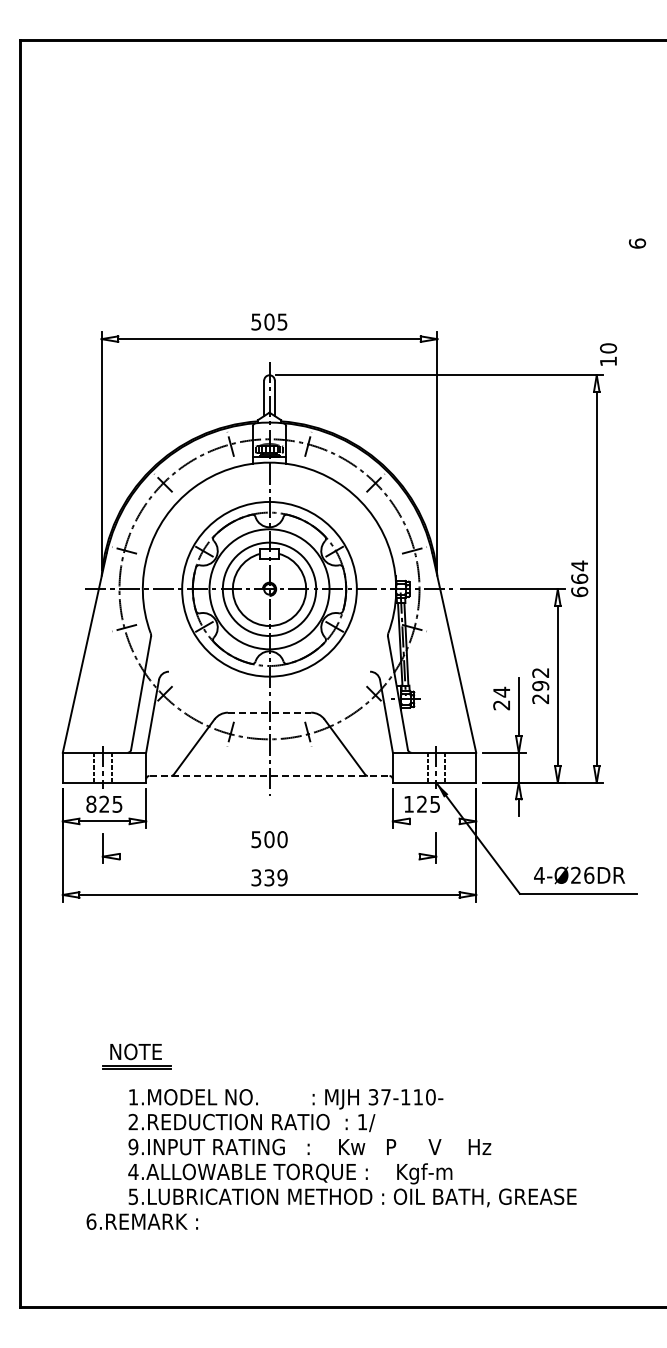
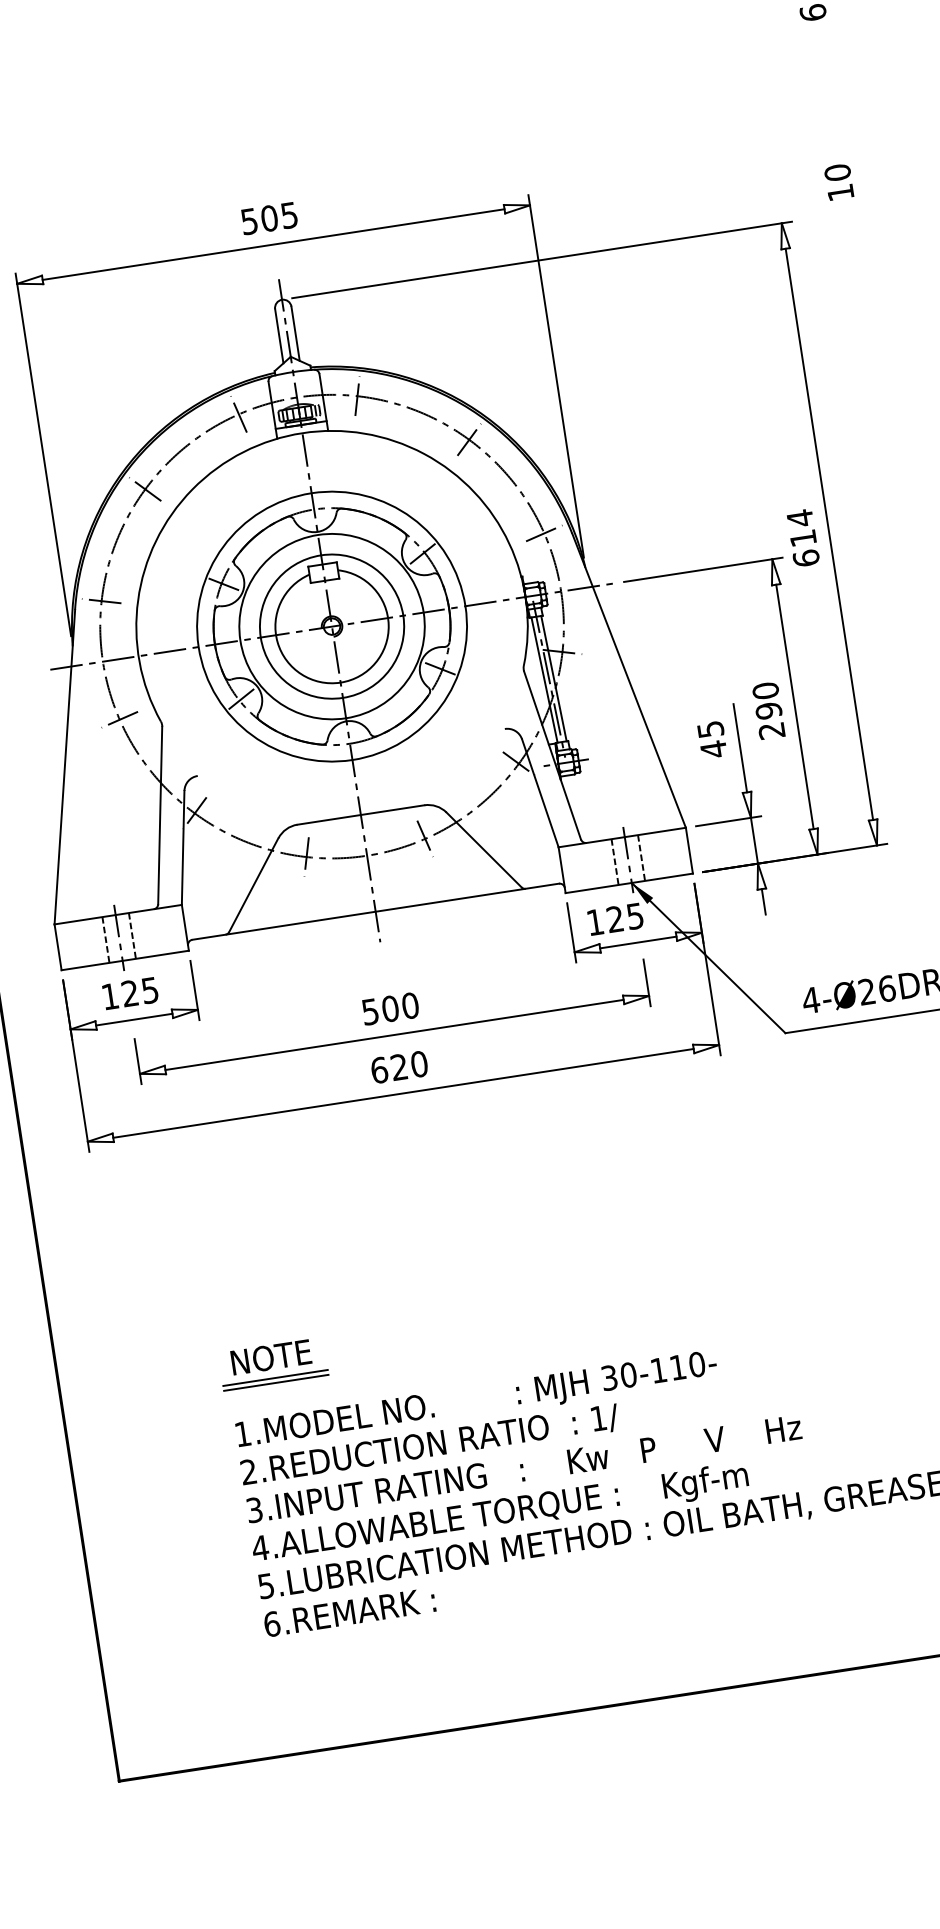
text: (608, 354) -> (839, 182), moved
text: (579, 578) -> (802, 537), 664 -> 614
text: (540, 672) -> (765, 690), 292 -> 290
text: (501, 698) -> (711, 739), 24 -> 45
line: (269, 712) -> (360, 814), dashed -> solid
line: (270, 776) -> (377, 912), dashed -> solid
text: (91, 803) -> (110, 995), 825 -> 125
line: (434, 821) -> (638, 942), added
line: (269, 856) -> (394, 1034), added
text: (269, 877) -> (399, 1066), 339 -> 620
part: (136, 1056) -> (272, 1364), moved
text: (385, 1097) -> (627, 1375), 37-110- -> 30-110-
text: (133, 1147) -> (254, 1510), 9.INPUT -> 3.INPUT
text: (141, 1221) -> (348, 1612), moved

